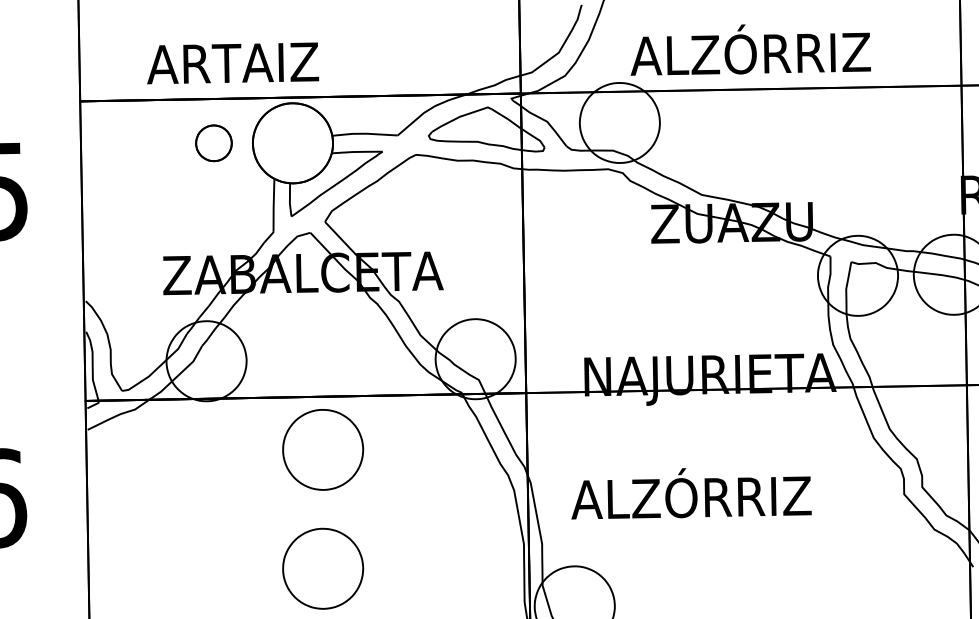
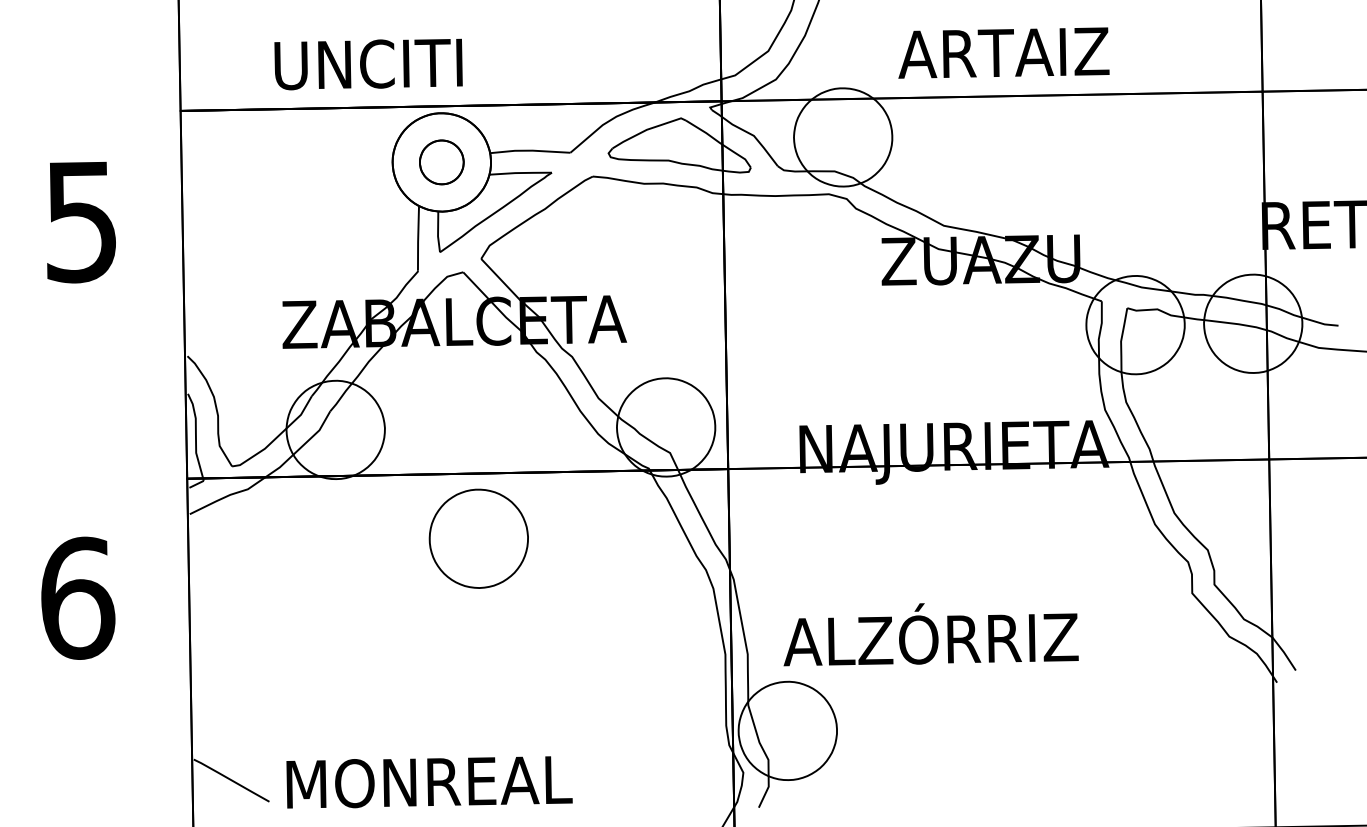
text: (750, 49) -> (1003, 47), ALZÓRRIZ -> ARTAIZ
text: (232, 63) -> (367, 64), ARTAIZ -> UNCITI
part: (213, 143) -> (441, 162), moved
text: (690, 493) -> (930, 634), moved
part: (322, 568) -> (478, 684), removed

